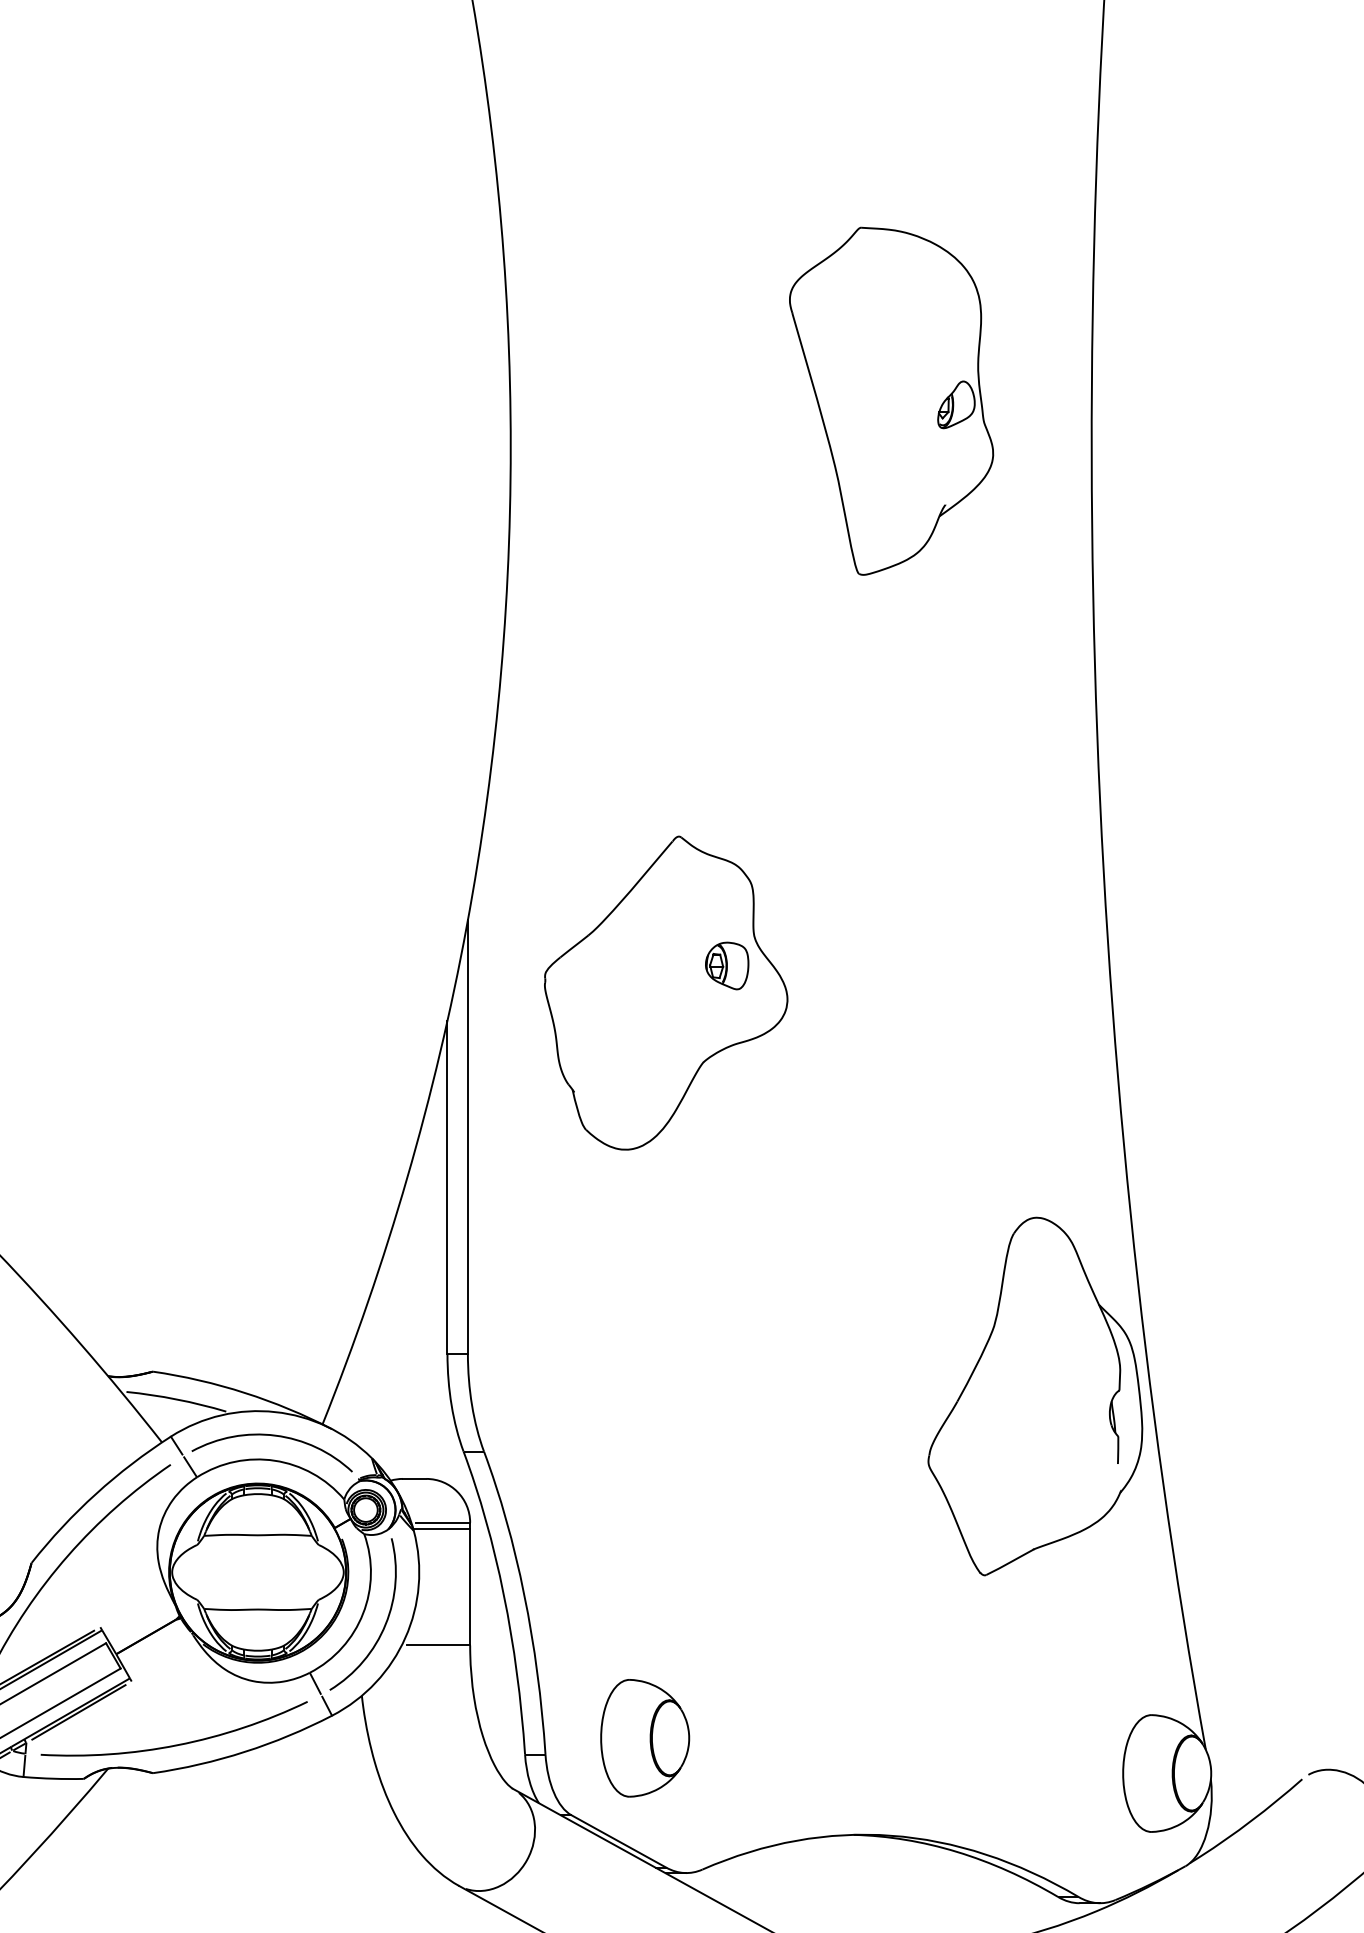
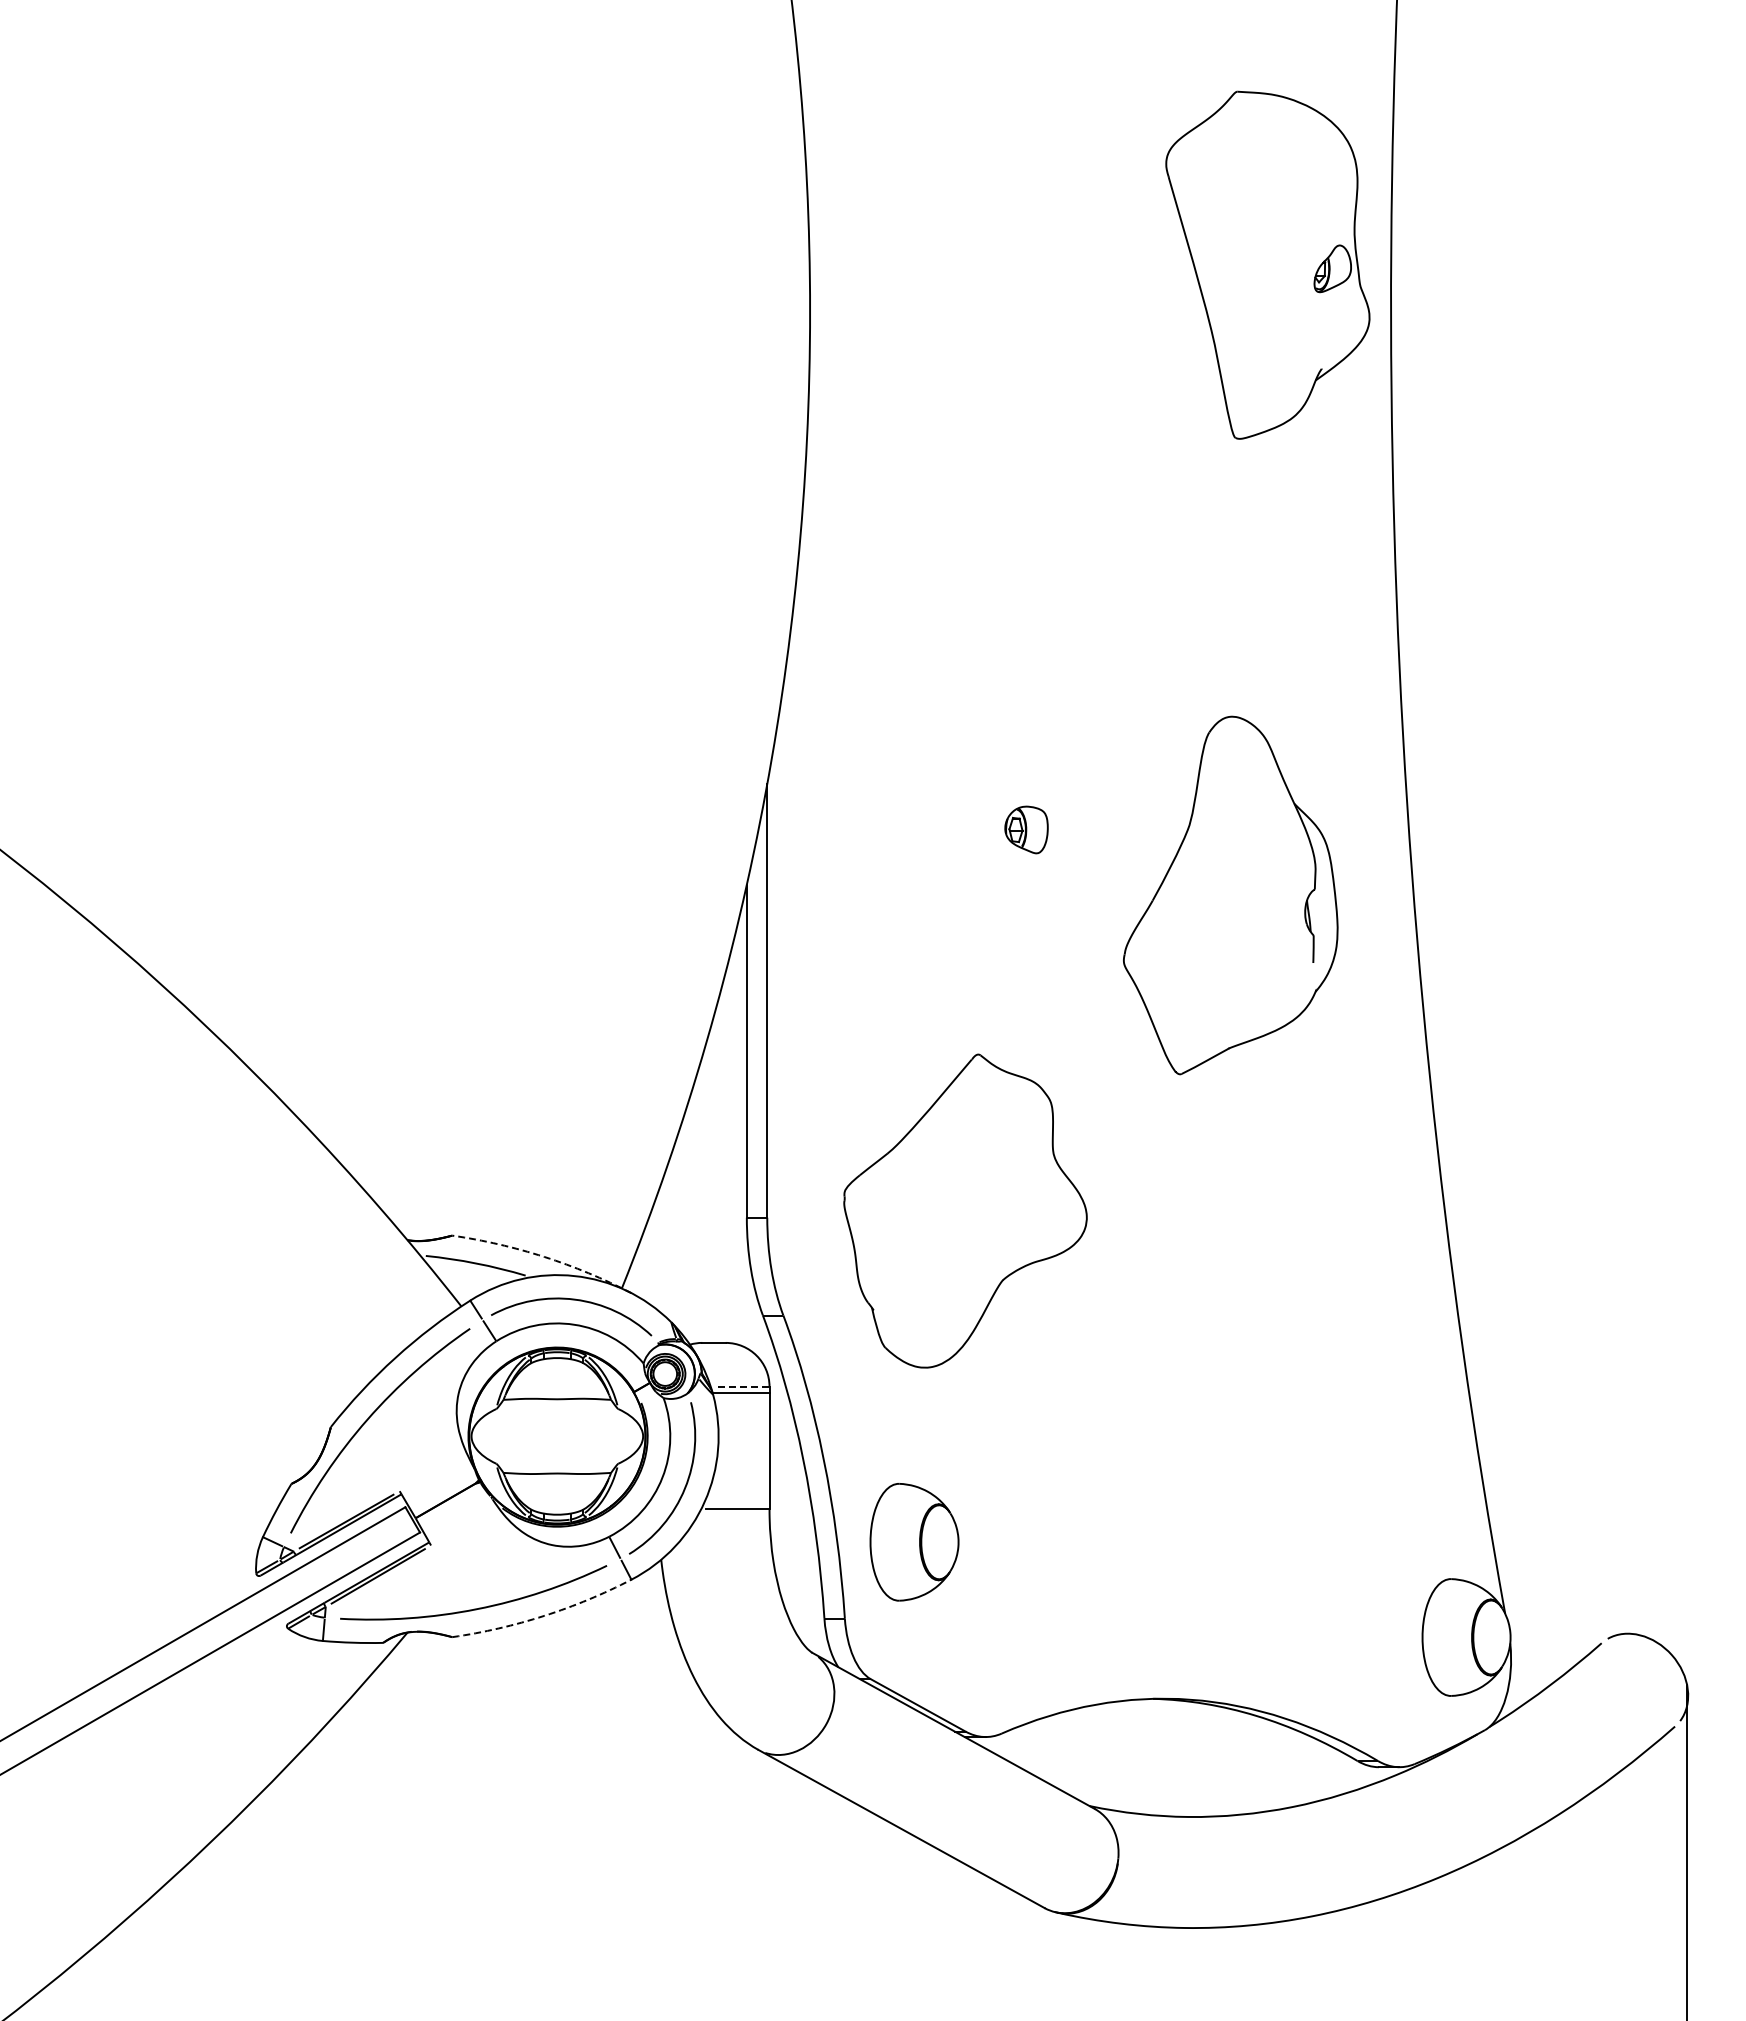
part: (891, 400) -> (1267, 264), moved
part: (666, 992) -> (965, 1210), moved
arc: (245, 1392) -> (544, 1256), solid -> dashed
part: (1035, 1396) -> (1230, 895), moved
line: (443, 1522) -> (742, 1386), solid -> dashed
part: (645, 1738) -> (914, 1542), moved
arc: (245, 1751) -> (544, 1615), solid -> dashed

